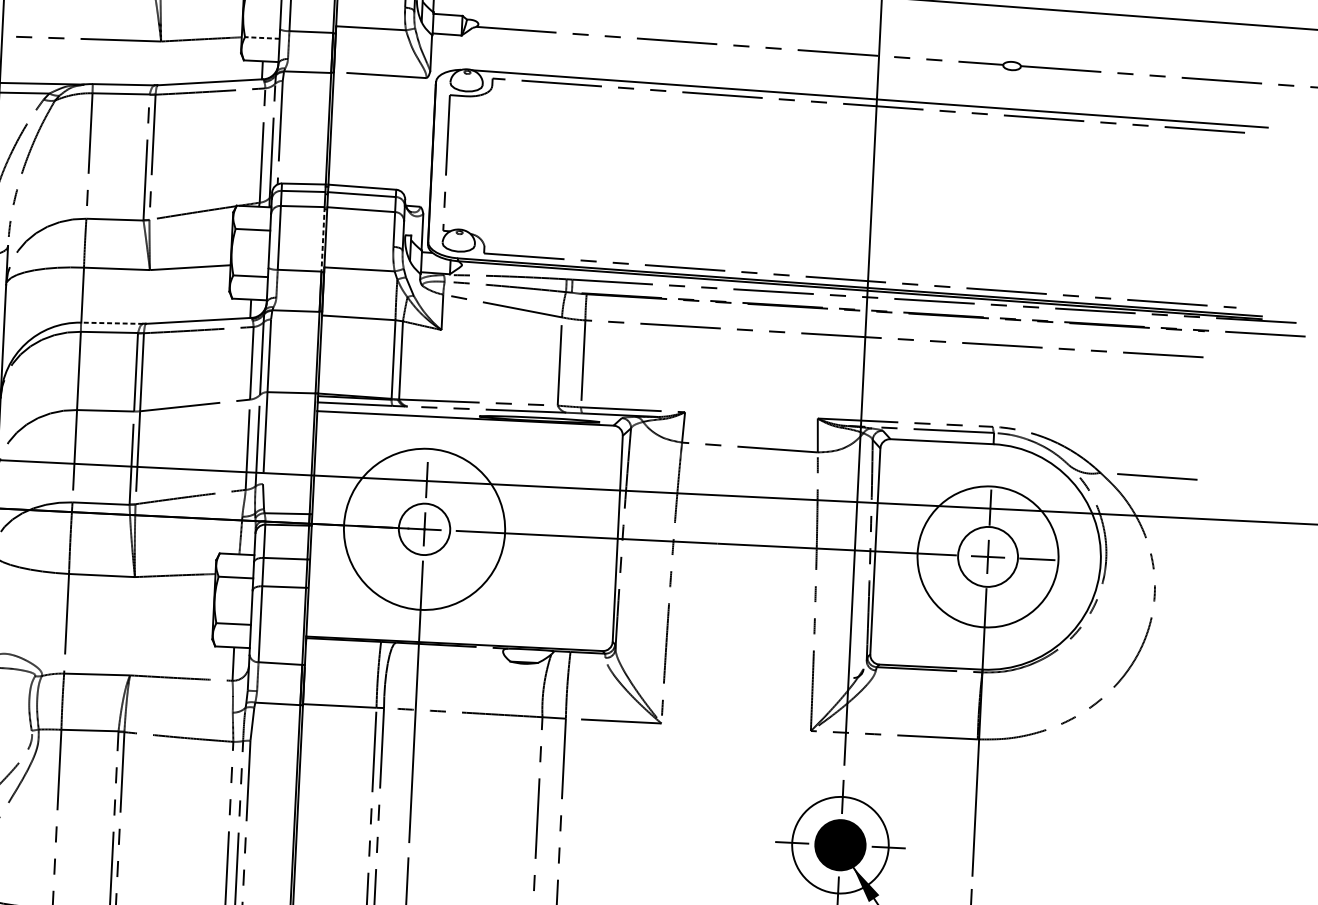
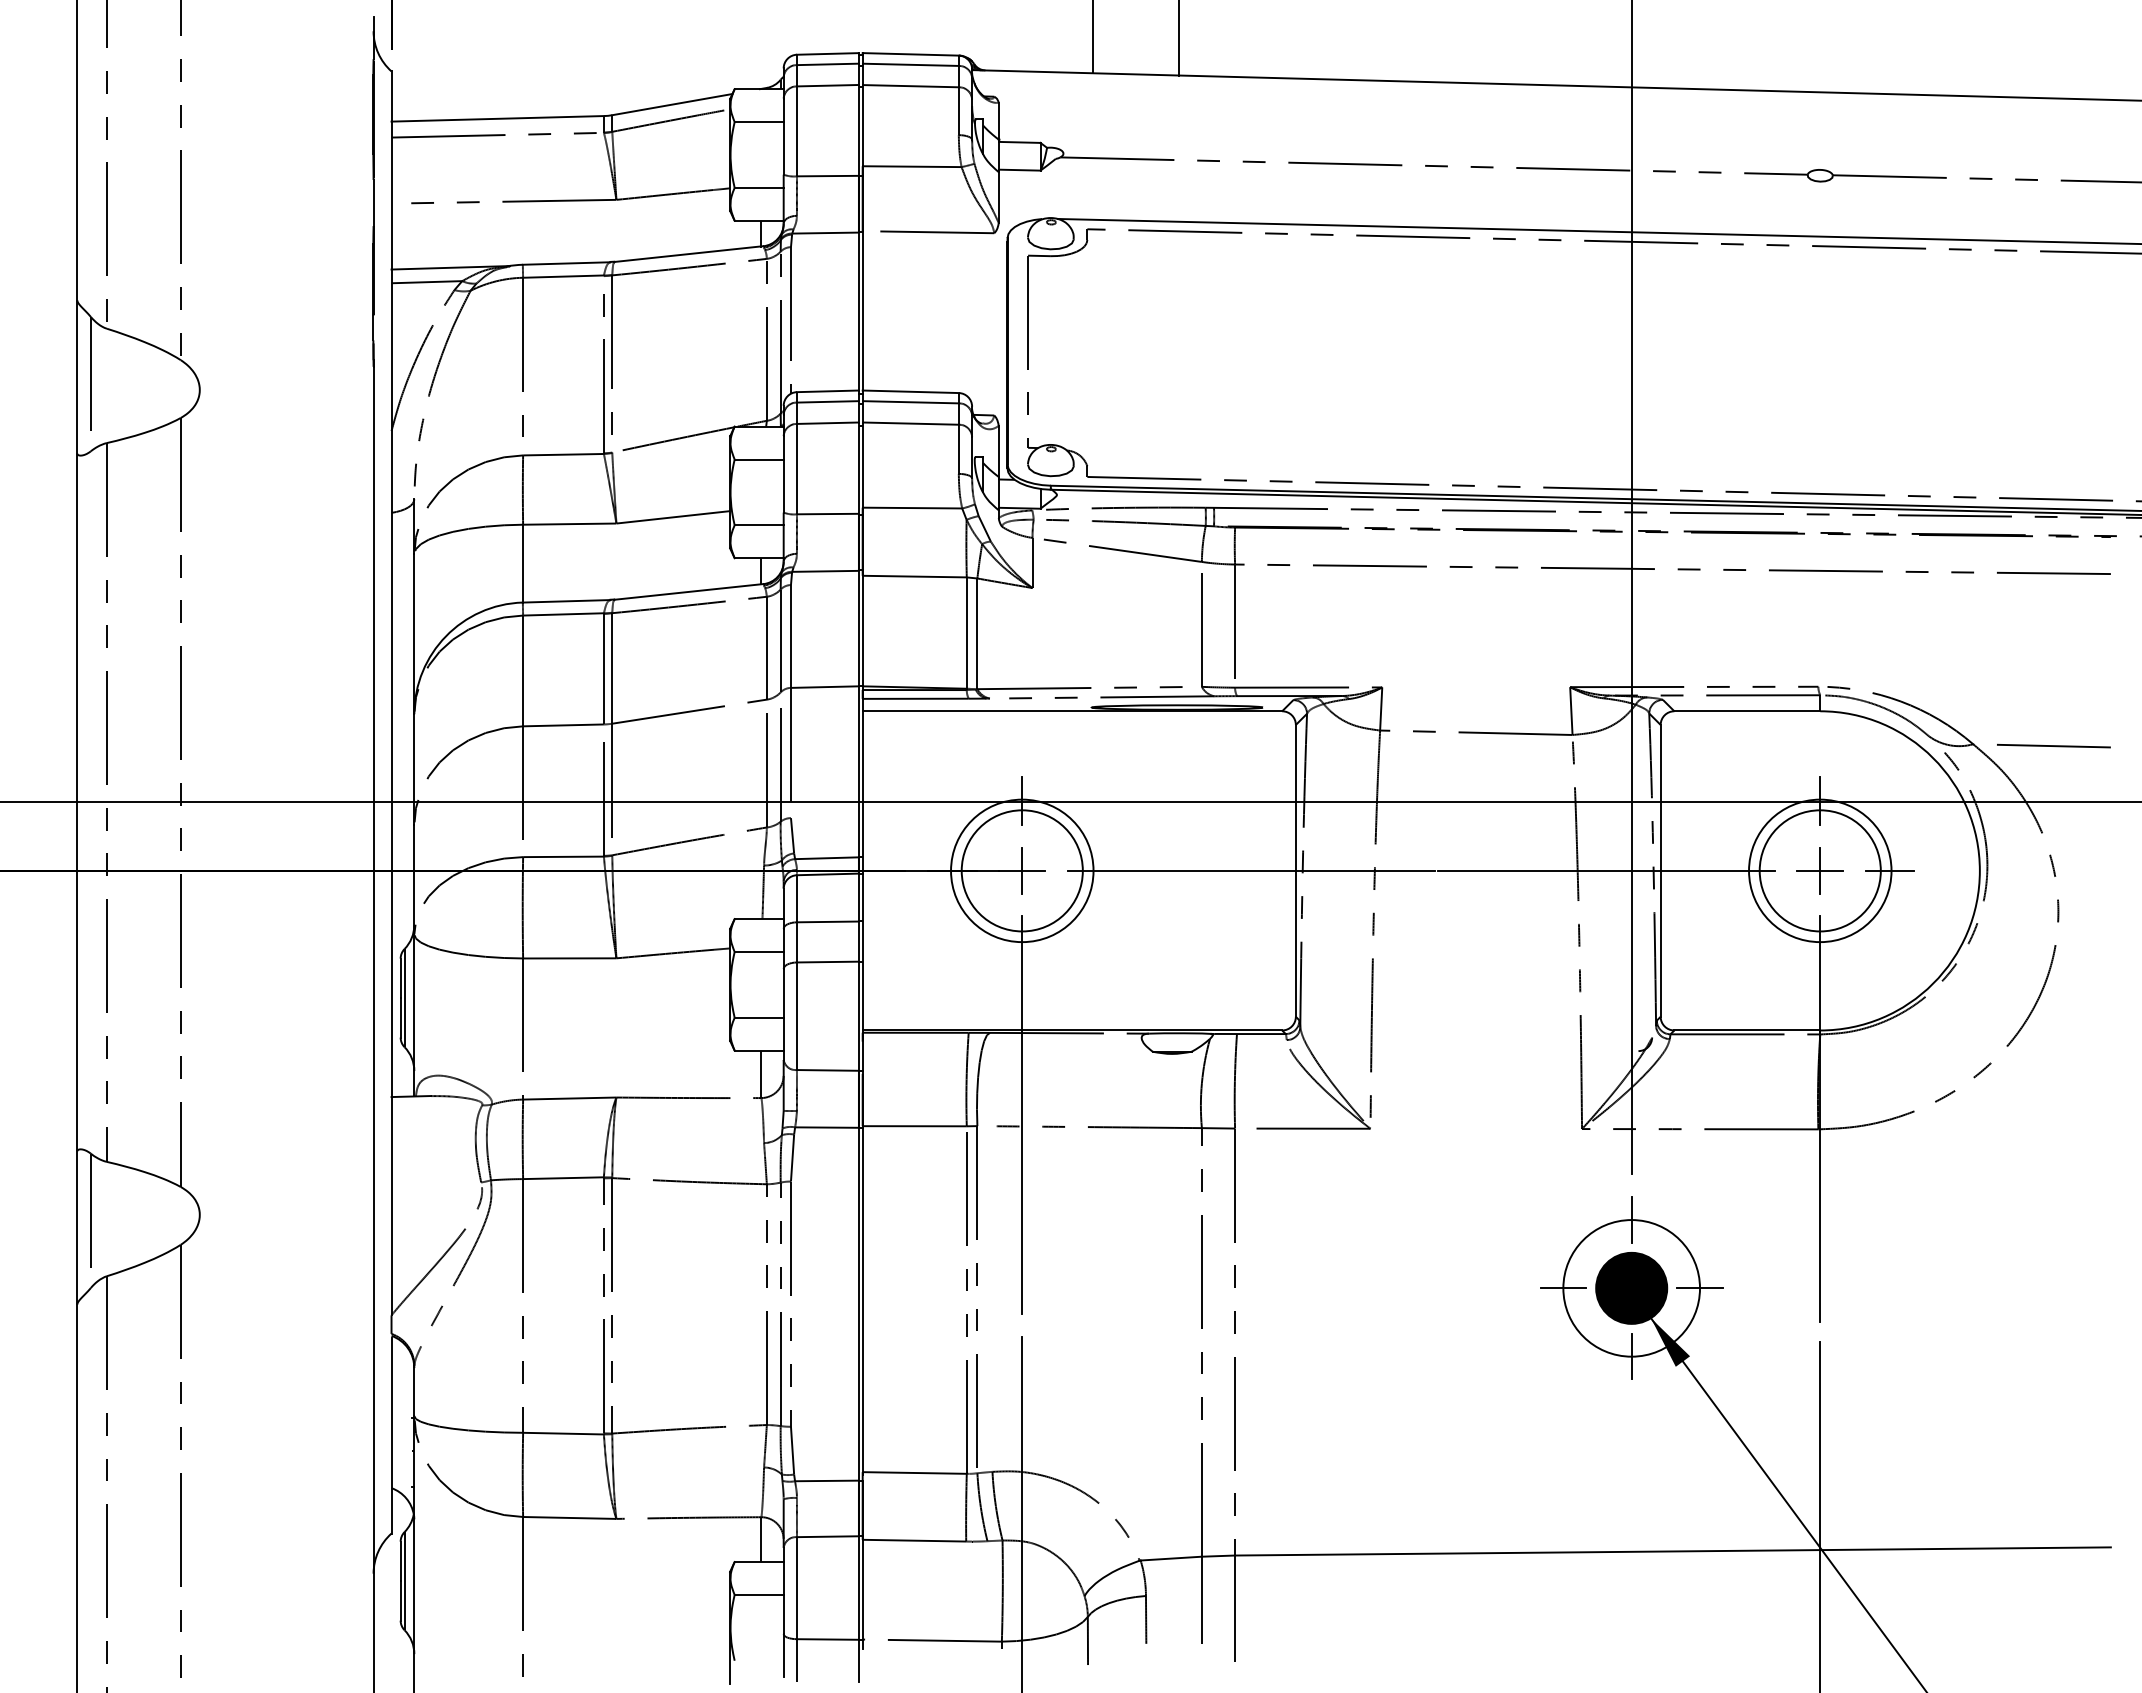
line: (262, 37) -> (759, 187), dashed -> solid
line: (322, 239) -> (858, 468), dashed -> solid
line: (111, 323) -> (566, 601), dashed -> solid
circle: (424, 529) -> (1021, 870), size x1.67
circle: (424, 529) -> (1022, 870), size x0.62
circle: (987, 556) -> (1819, 870), size x1.43
circle: (988, 556) -> (1820, 870), size x0.71

